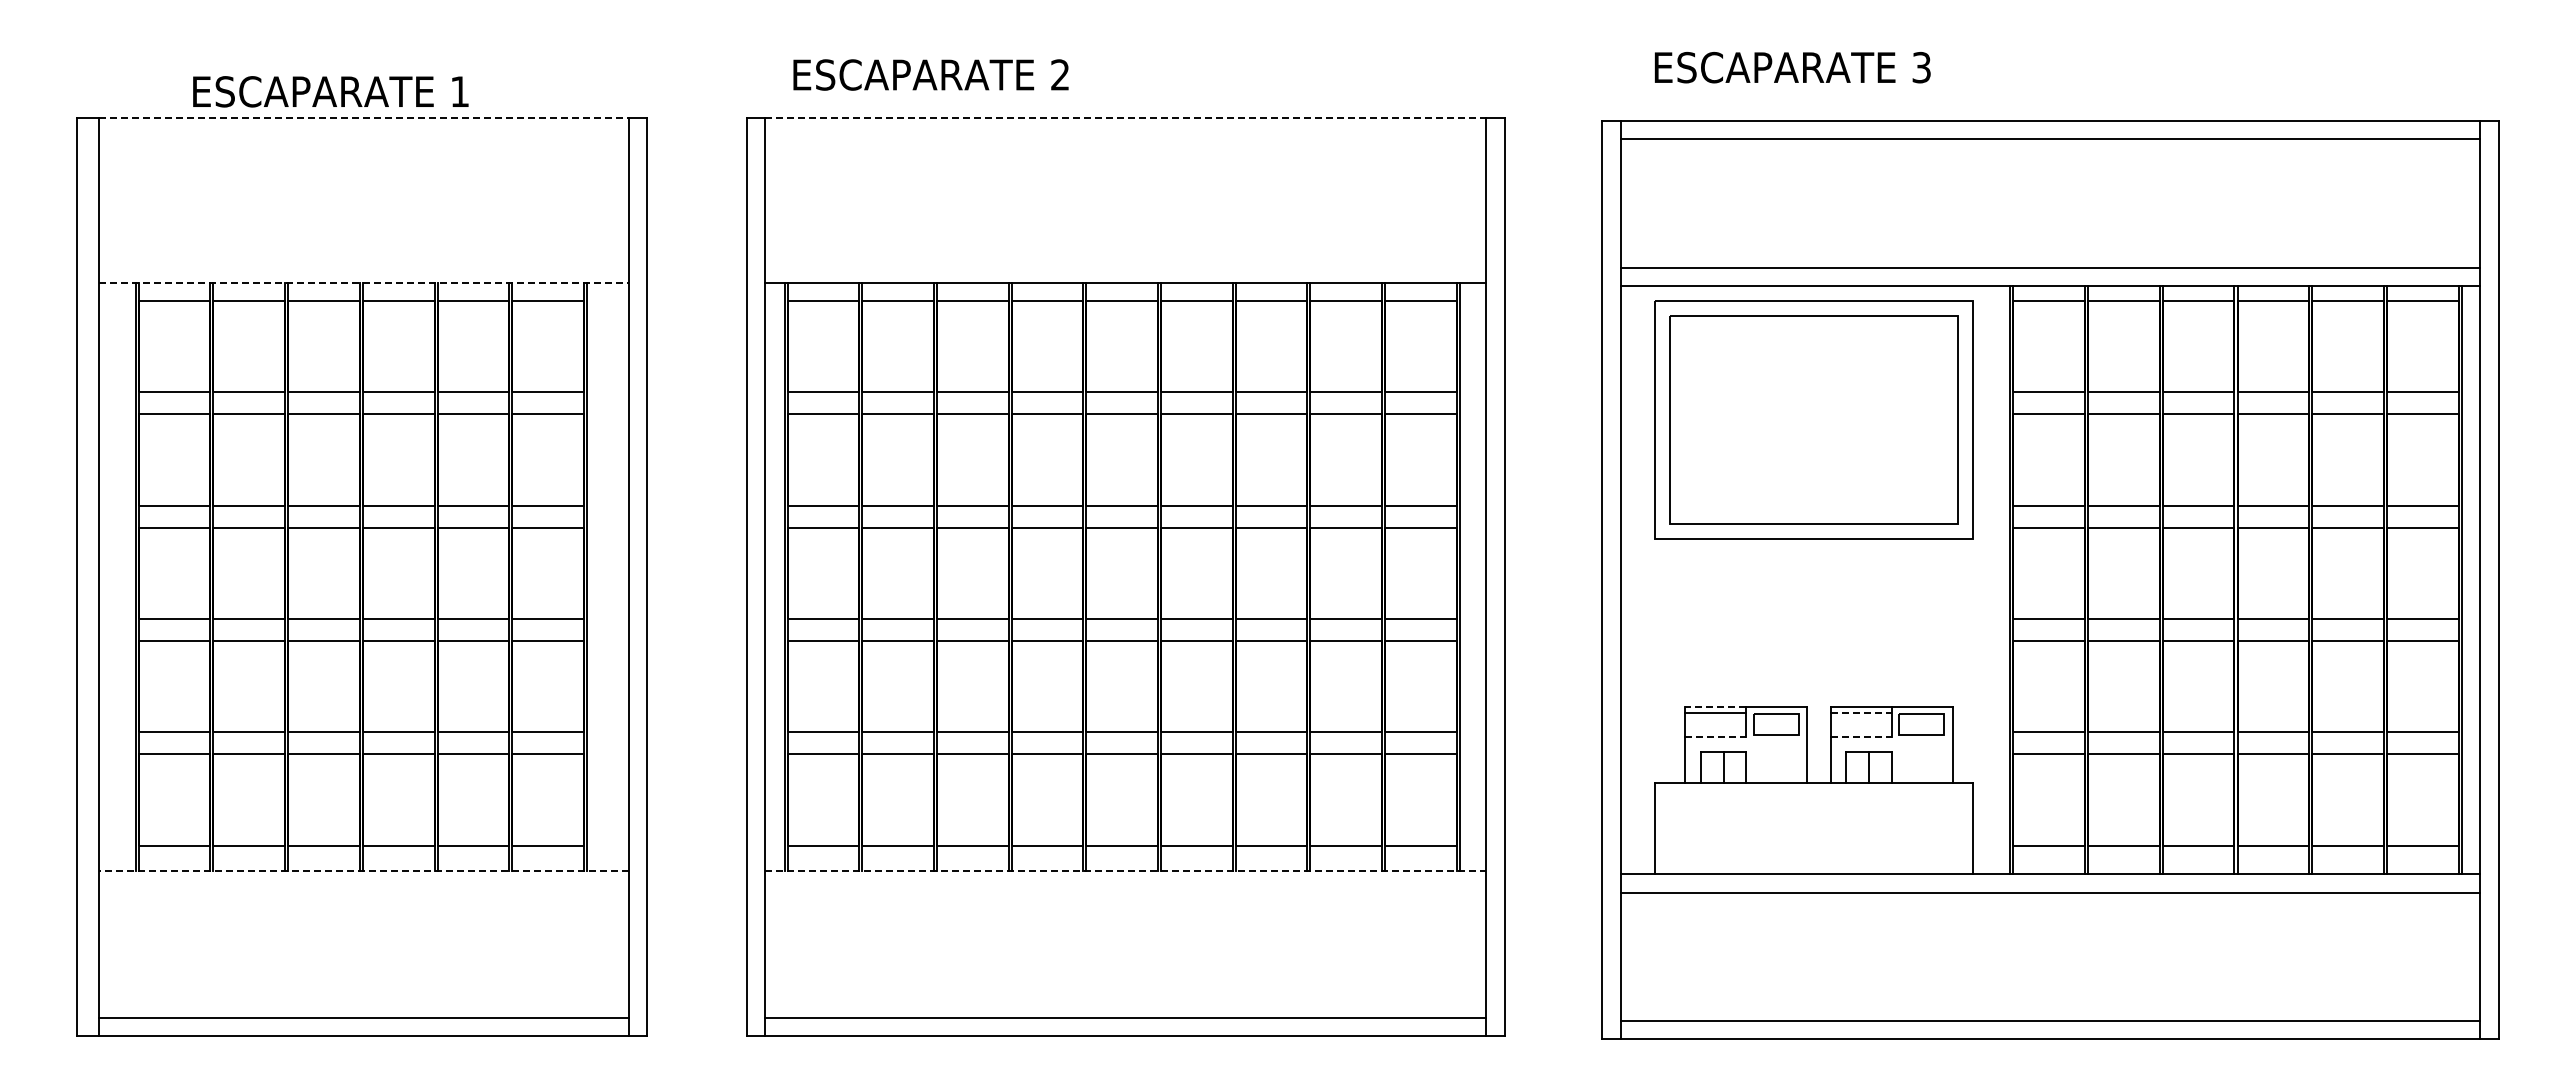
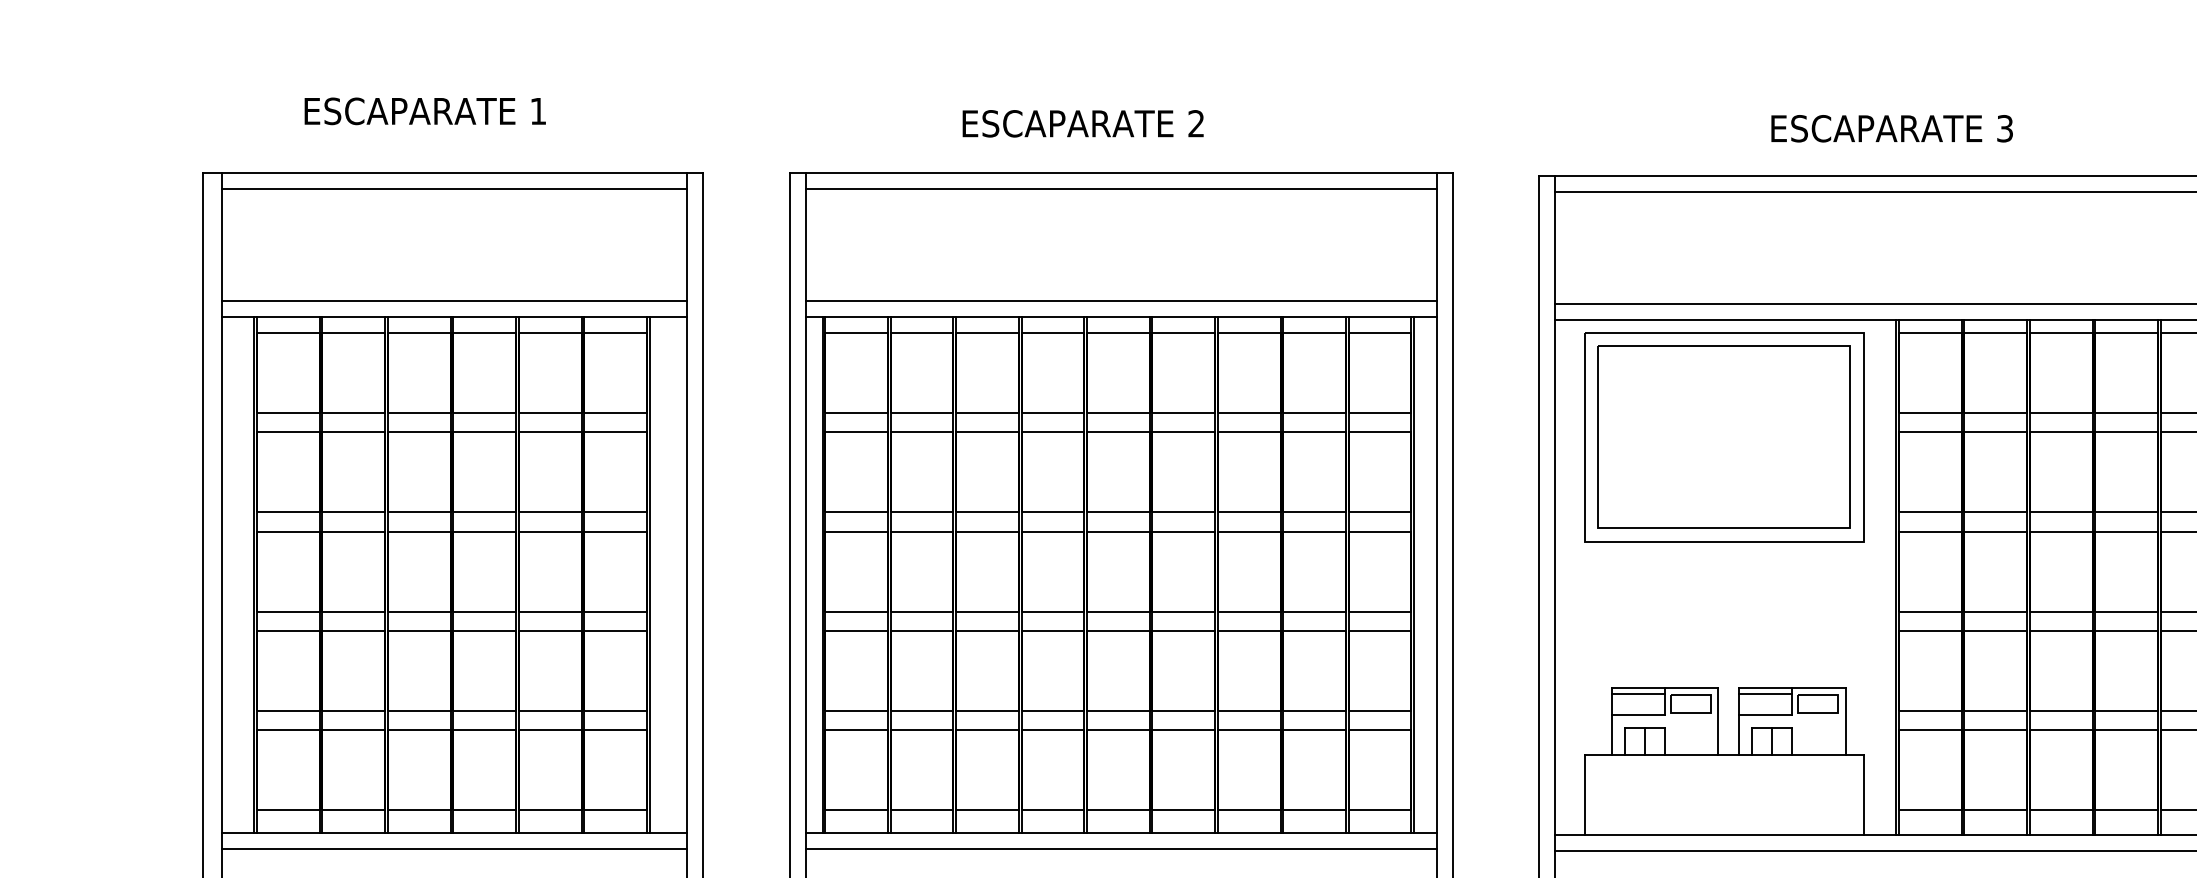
text: (1792, 67) -> (1891, 128), moved
text: (930, 74) -> (1082, 123), moved
text: (330, 91) -> (424, 111), moved
line: (364, 118) -> (454, 173), dashed -> solid
line: (1125, 118) -> (1121, 173), dashed -> solid
line: (363, 136) -> (453, 189), added
line: (1125, 136) -> (1121, 189), added
line: (363, 264) -> (453, 301), added
line: (1125, 264) -> (1121, 301), added
line: (364, 282) -> (454, 316), dashed -> solid
line: (1715, 706) -> (1637, 688), dashed -> solid
line: (1861, 712) -> (1765, 693), dashed -> solid
line: (1716, 737) -> (1638, 715), dashed -> solid
line: (1861, 737) -> (1765, 715), dashed -> solid
line: (363, 871) -> (453, 832), dashed -> solid
line: (1125, 871) -> (1121, 832), dashed -> solid
line: (363, 889) -> (453, 848), added
line: (1125, 889) -> (1121, 848), added

